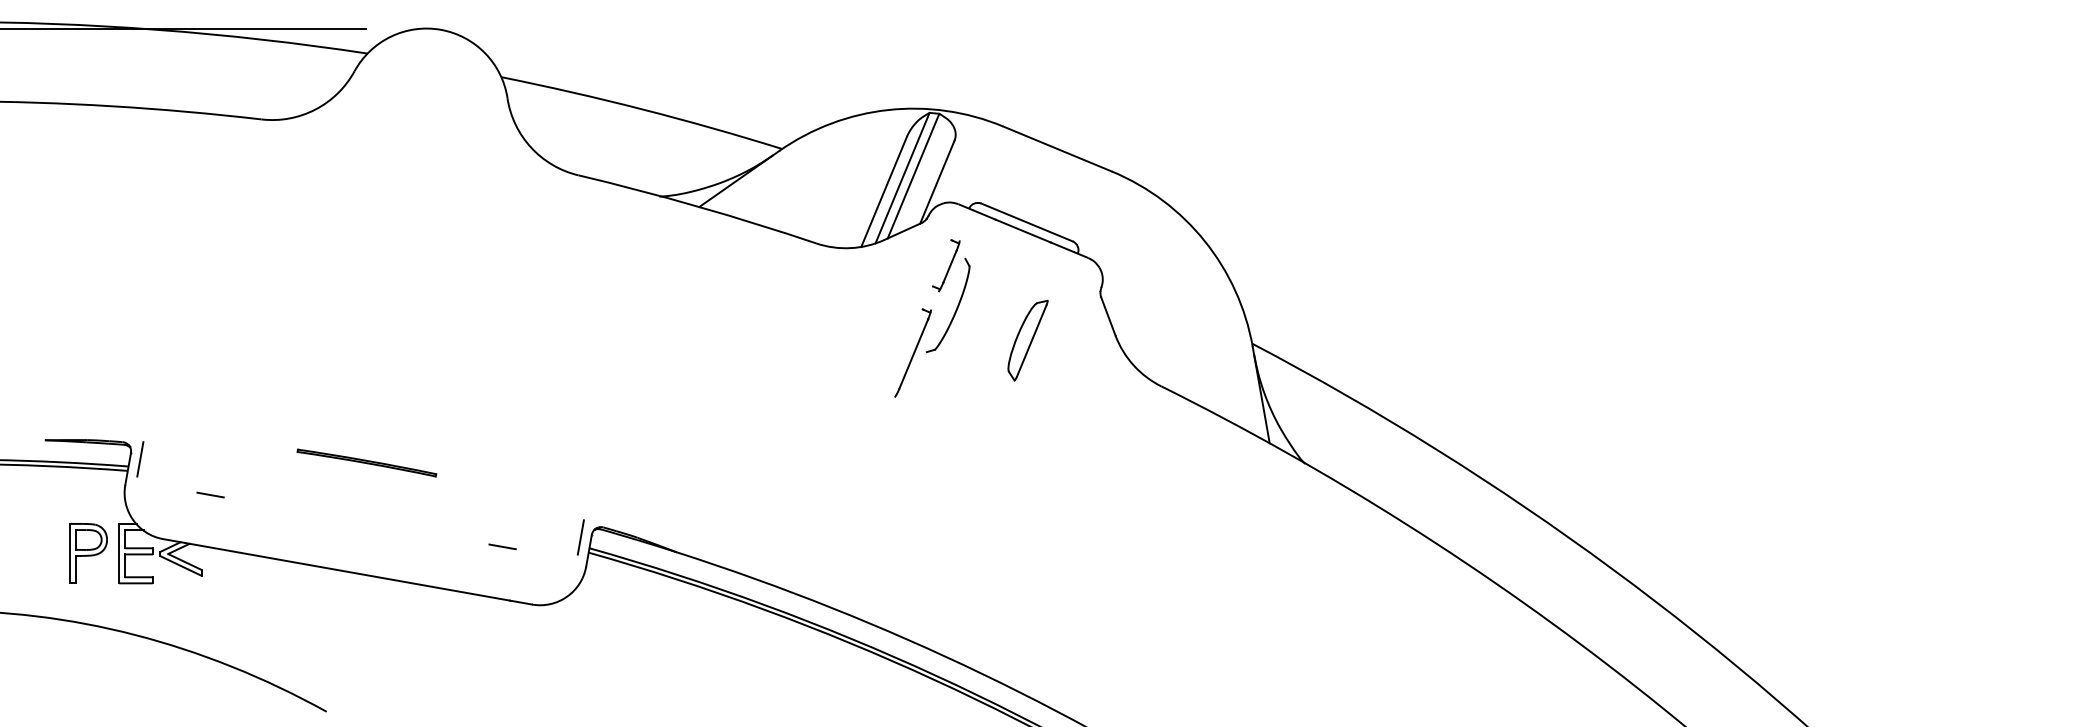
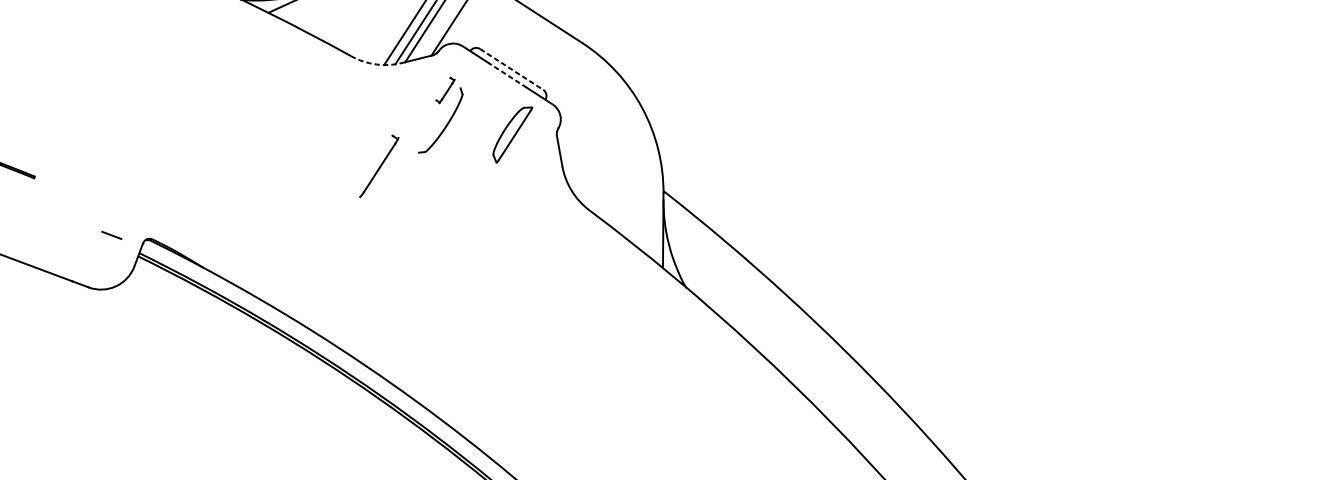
line: (1027, 222) -> (512, 69), solid -> dashed
line: (1023, 231) -> (507, 75), solid -> dashed
arc: (850, 248) -> (375, 64), solid -> dashed
part: (946, 265) -> (445, 90), size x0.7
part: (1027, 340) -> (511, 134), moved
part: (912, 352) -> (378, 166), moved
line: (580, 537) -> (134, 243), removed
line: (502, 546) -> (111, 235), moved

